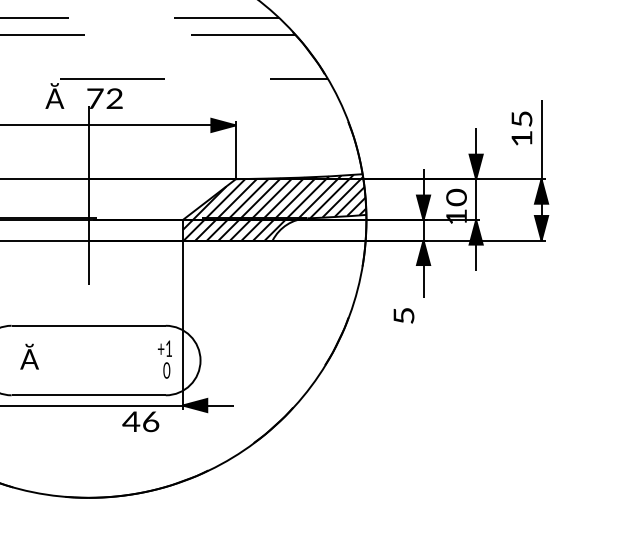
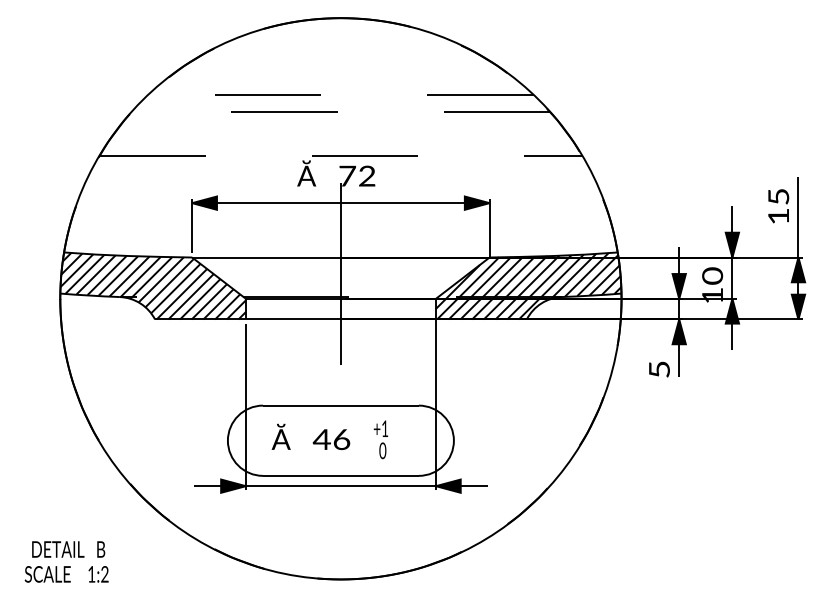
text: (404, 315) -> (659, 369), moved
text: (164, 359) -> (380, 439), moved
text: (140, 421) -> (331, 439), moved

